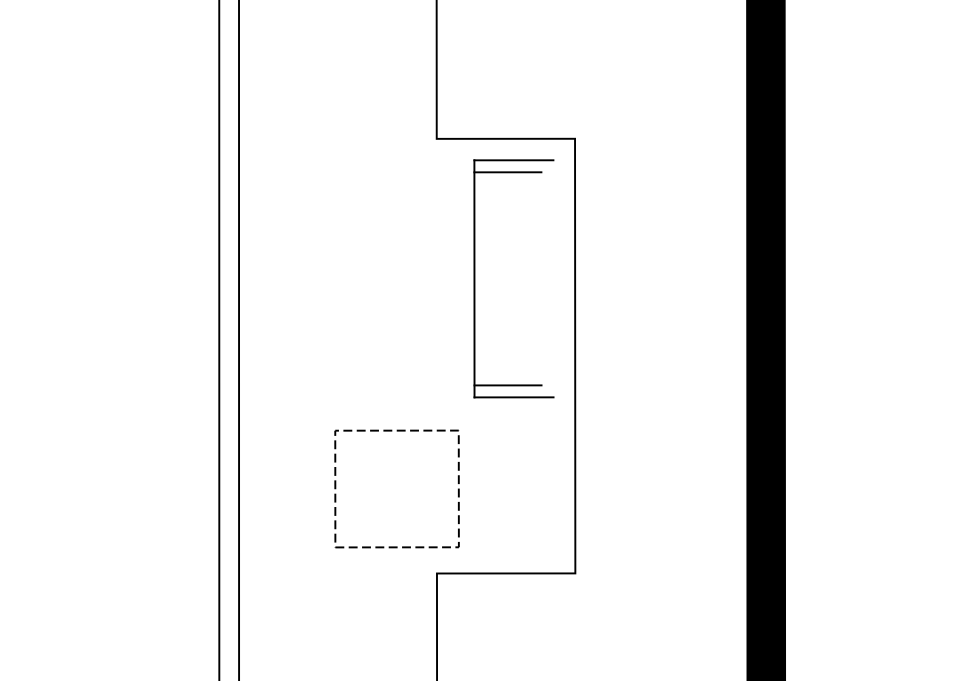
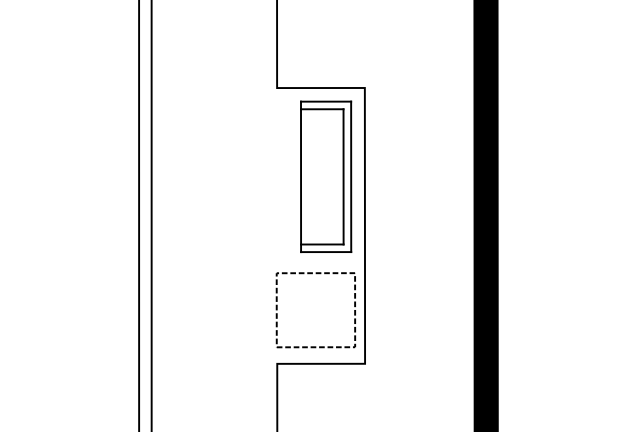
line: (541, 278) -> (343, 176), added
line: (553, 278) -> (351, 176), added
part: (396, 546) -> (315, 346), moved

